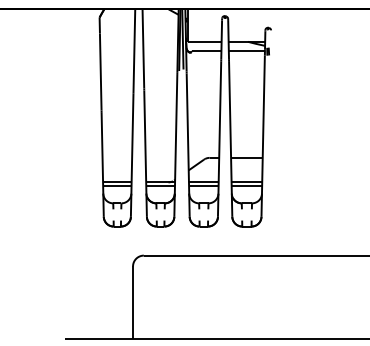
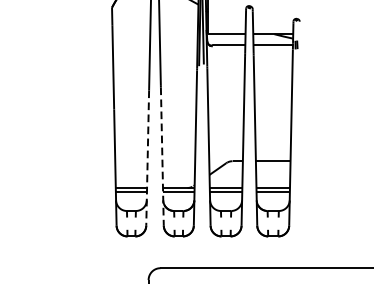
line: (145, 154) -> (162, 157), solid -> dashed
line: (132, 155) -> (148, 158), solid -> dashed

